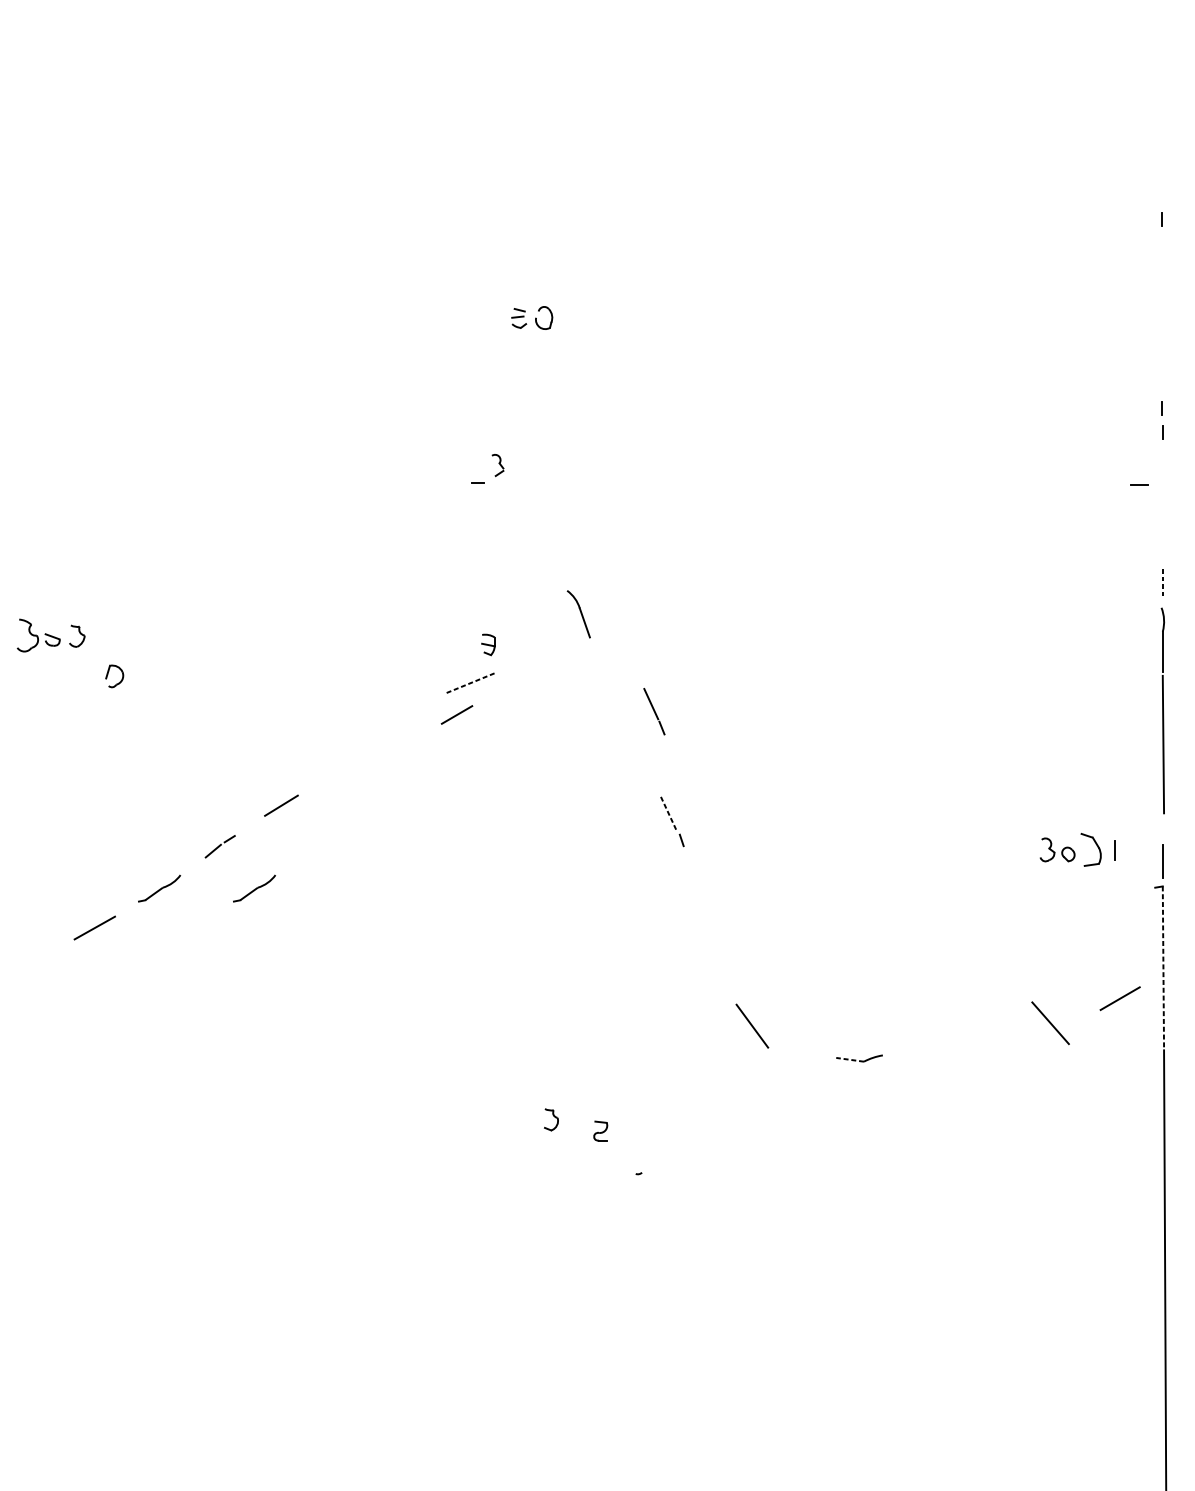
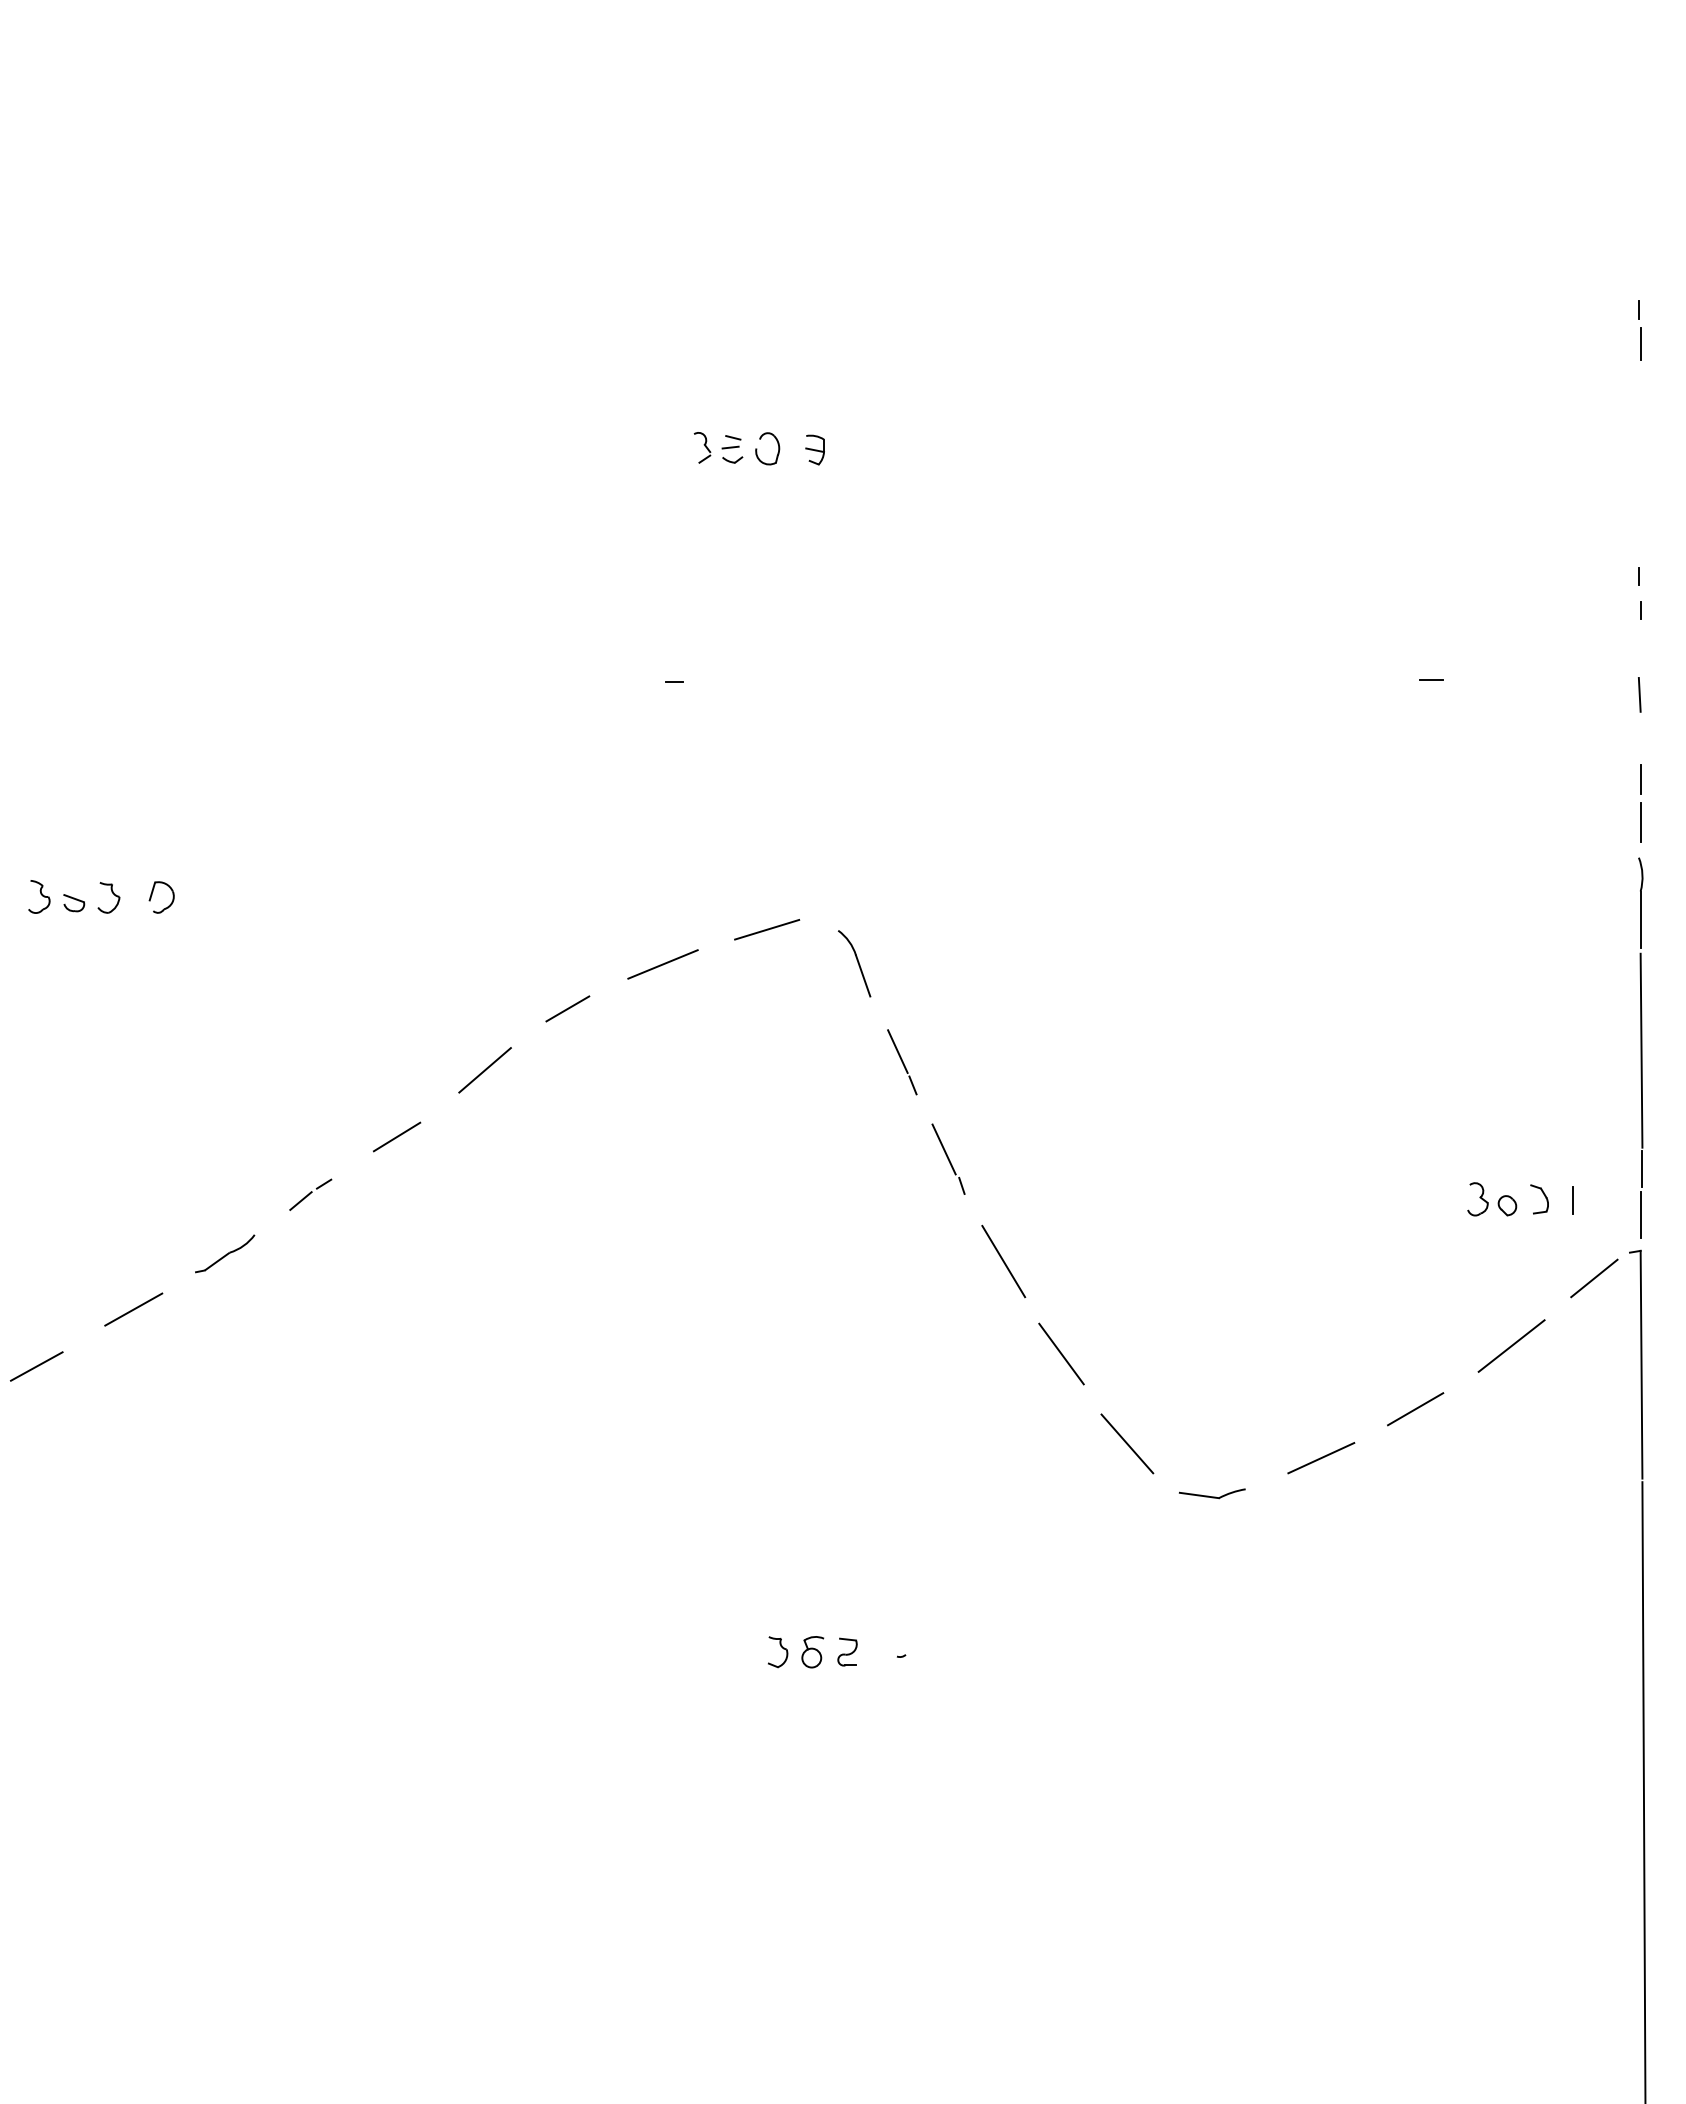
line: (1162, 243) -> (1640, 343), added
part: (497, 465) -> (702, 447), moved
line: (1139, 485) -> (1431, 679), moved
line: (1161, 492) -> (1639, 694), added
line: (1162, 552) -> (1640, 779), added
line: (1162, 582) -> (1640, 822), dashed -> solid
part: (578, 614) -> (854, 963), moved
part: (28, 635) -> (39, 896), size x0.71
part: (488, 644) -> (814, 449), moved
line: (543, 658) -> (767, 929), added
part: (108, 674) -> (152, 895), moved
line: (469, 683) -> (662, 964), dashed -> solid
line: (654, 711) -> (902, 1062), moved
line: (456, 714) -> (567, 1008), moved
line: (343, 758) -> (484, 1070), added
line: (669, 814) -> (944, 1149), dashed -> solid
line: (1164, 828) -> (1642, 1168), added
part: (1091, 850) -> (1539, 1199), size x0.62
part: (254, 888) -> (359, 1253), removed
line: (711, 893) -> (1003, 1261), added
line: (1130, 906) -> (1594, 1278), added
line: (1071, 953) -> (1511, 1345), added
line: (1163, 966) -> (1641, 1364), dashed -> solid
line: (25, 968) -> (36, 1366), added
line: (1120, 998) -> (1415, 1409), moved
line: (1050, 1022) -> (1127, 1443), moved
line: (752, 1025) -> (1061, 1353), moved
line: (936, 1033) -> (1321, 1458), added
line: (850, 1059) -> (1199, 1495), dashed -> solid
part: (551, 1120) -> (778, 1652), moved
part: (600, 1130) -> (847, 1651), moved
part: (575, 1171) -> (812, 1652), added

